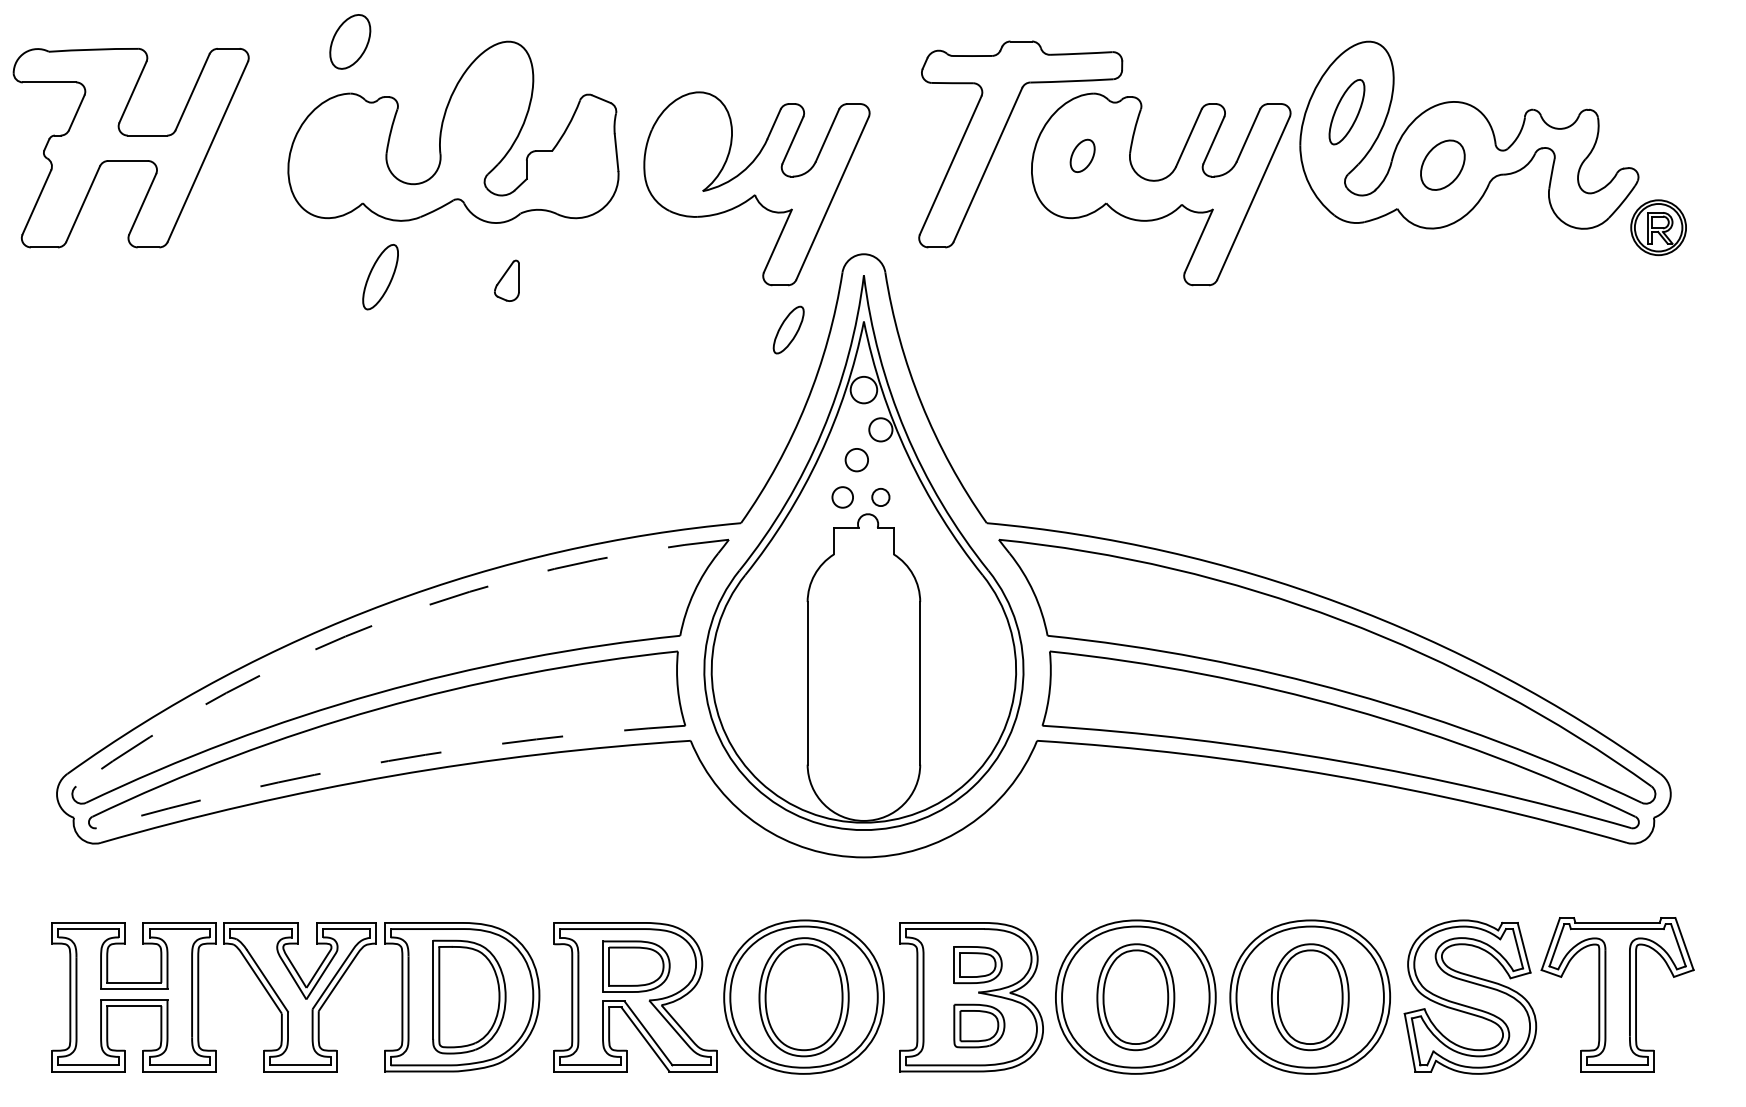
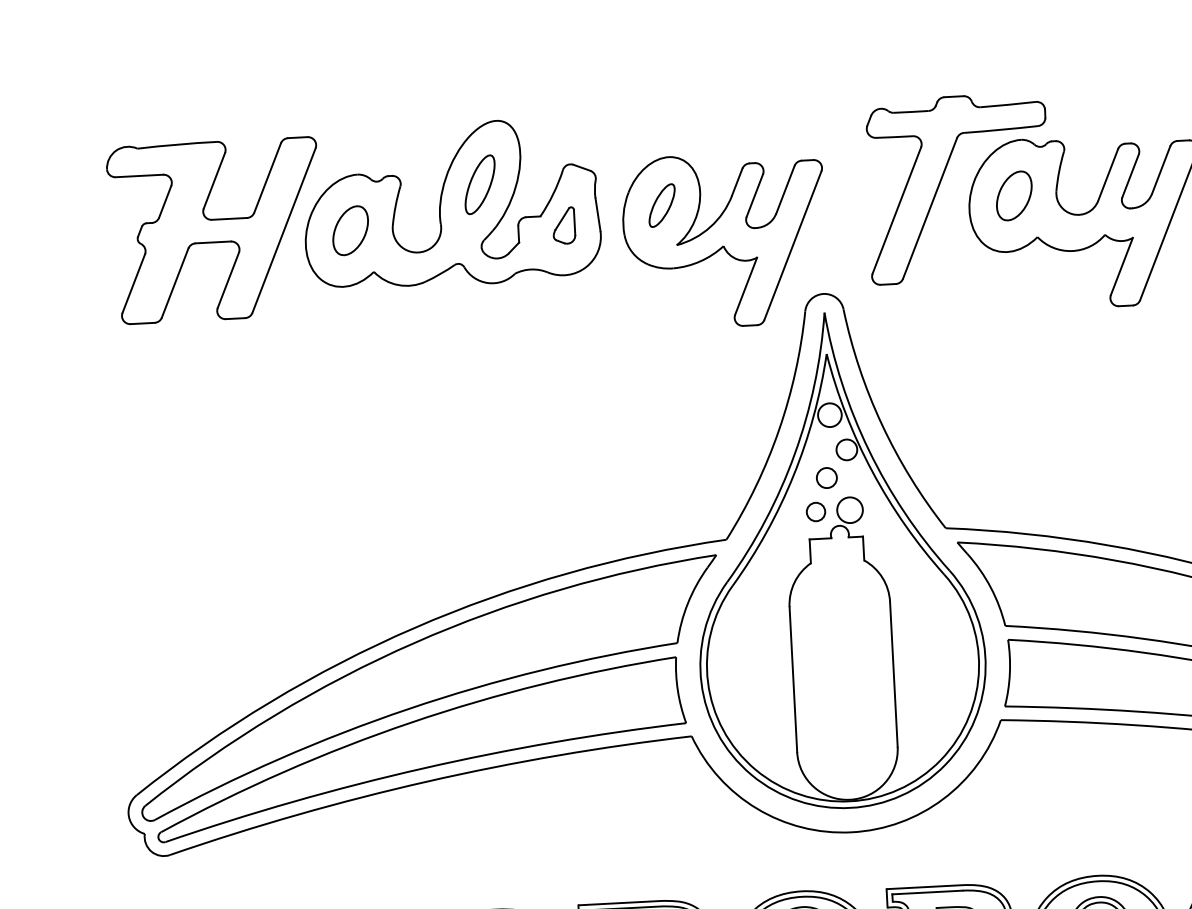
part: (350, 41) -> (350, 230), moved
part: (130, 147) -> (214, 230), moved
part: (1082, 155) -> (1014, 195), size x1.67
part: (380, 277) -> (480, 185), moved
part: (506, 280) -> (563, 225), moved
part: (788, 329) -> (661, 205), moved
circle: (880, 497) -> (849, 510), size x1.67
arc: (386, 620) -> (414, 643), dashed -> solid
arc: (388, 761) -> (422, 768), dashed -> solid

